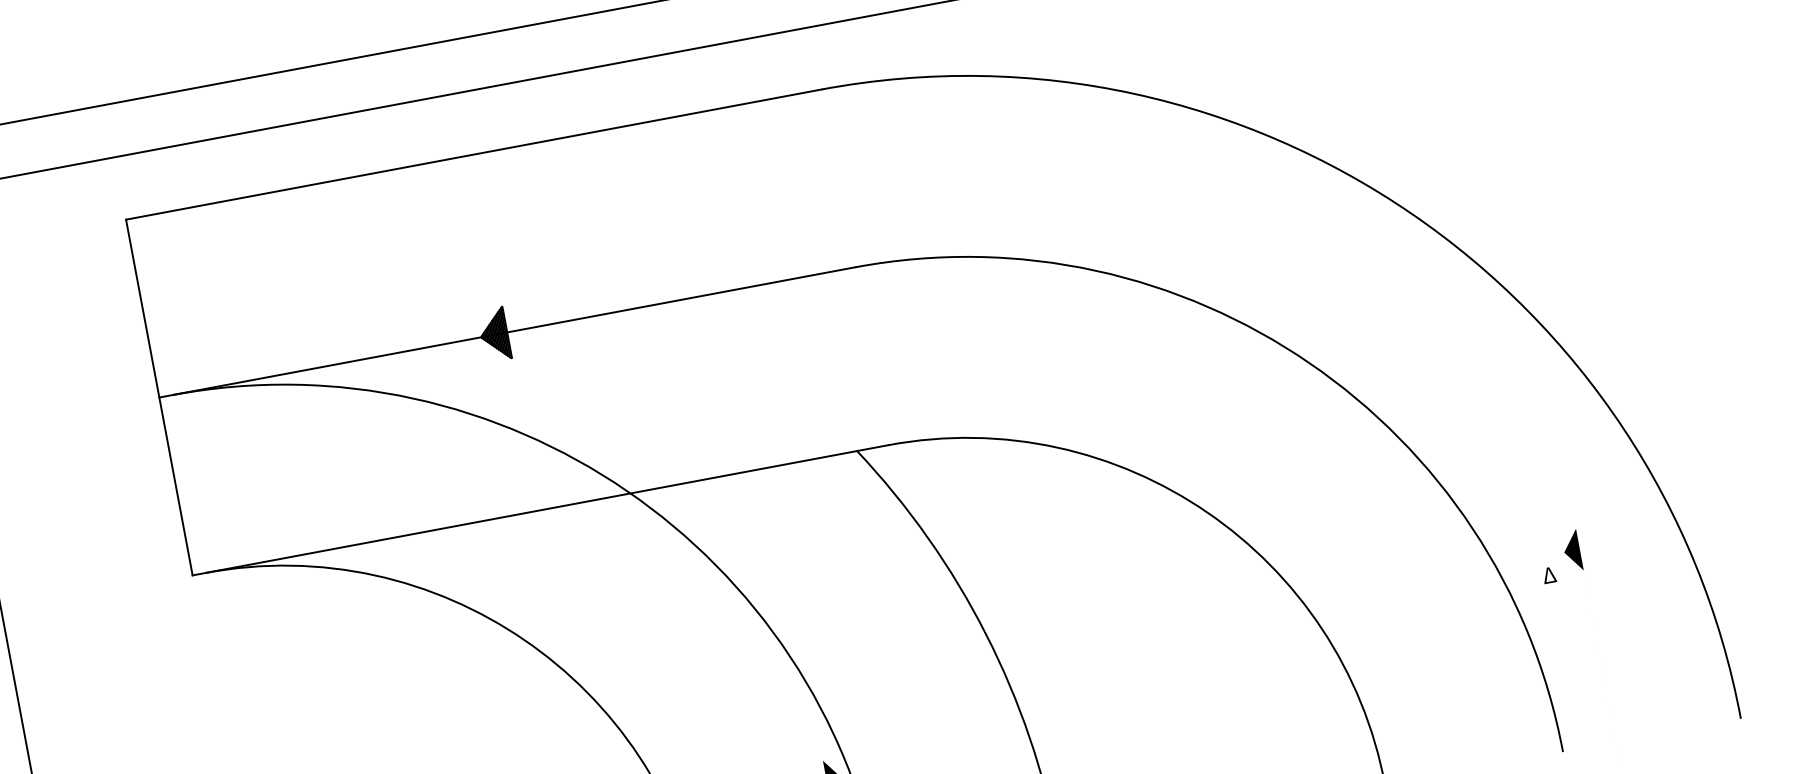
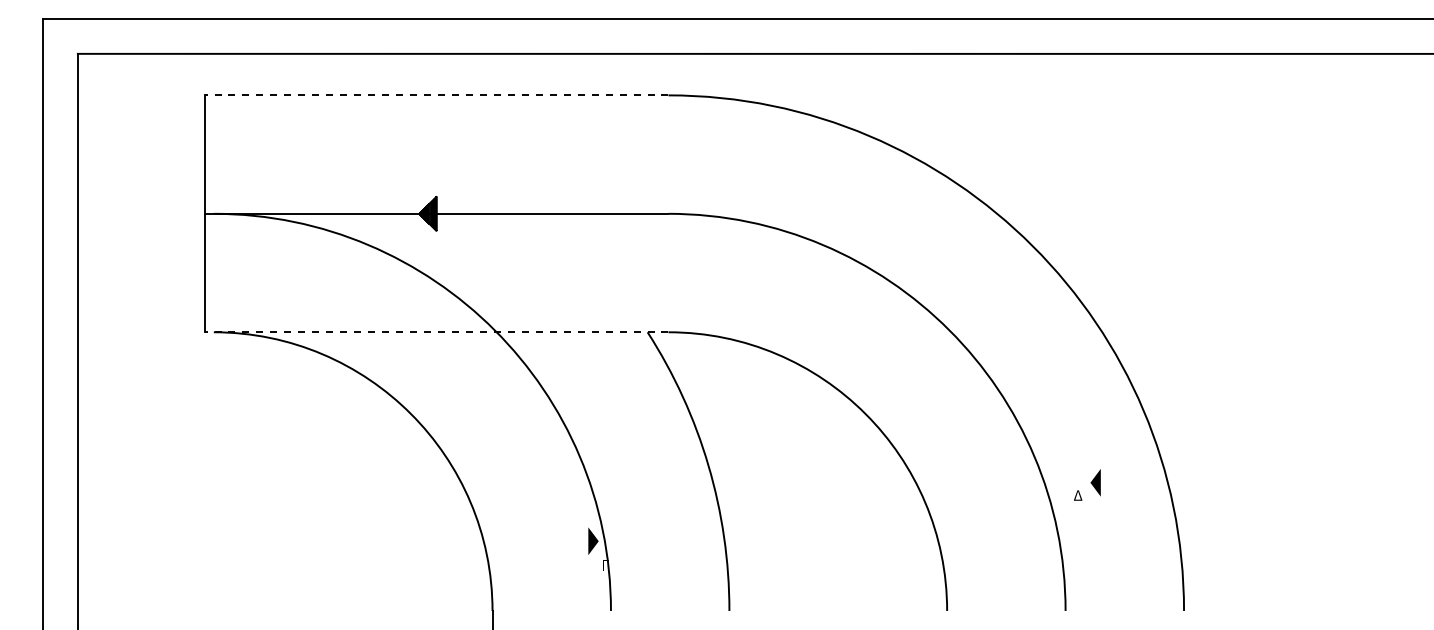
line: (473, 154) -> (436, 95), solid -> dashed
line: (540, 510) -> (436, 332), solid -> dashed

